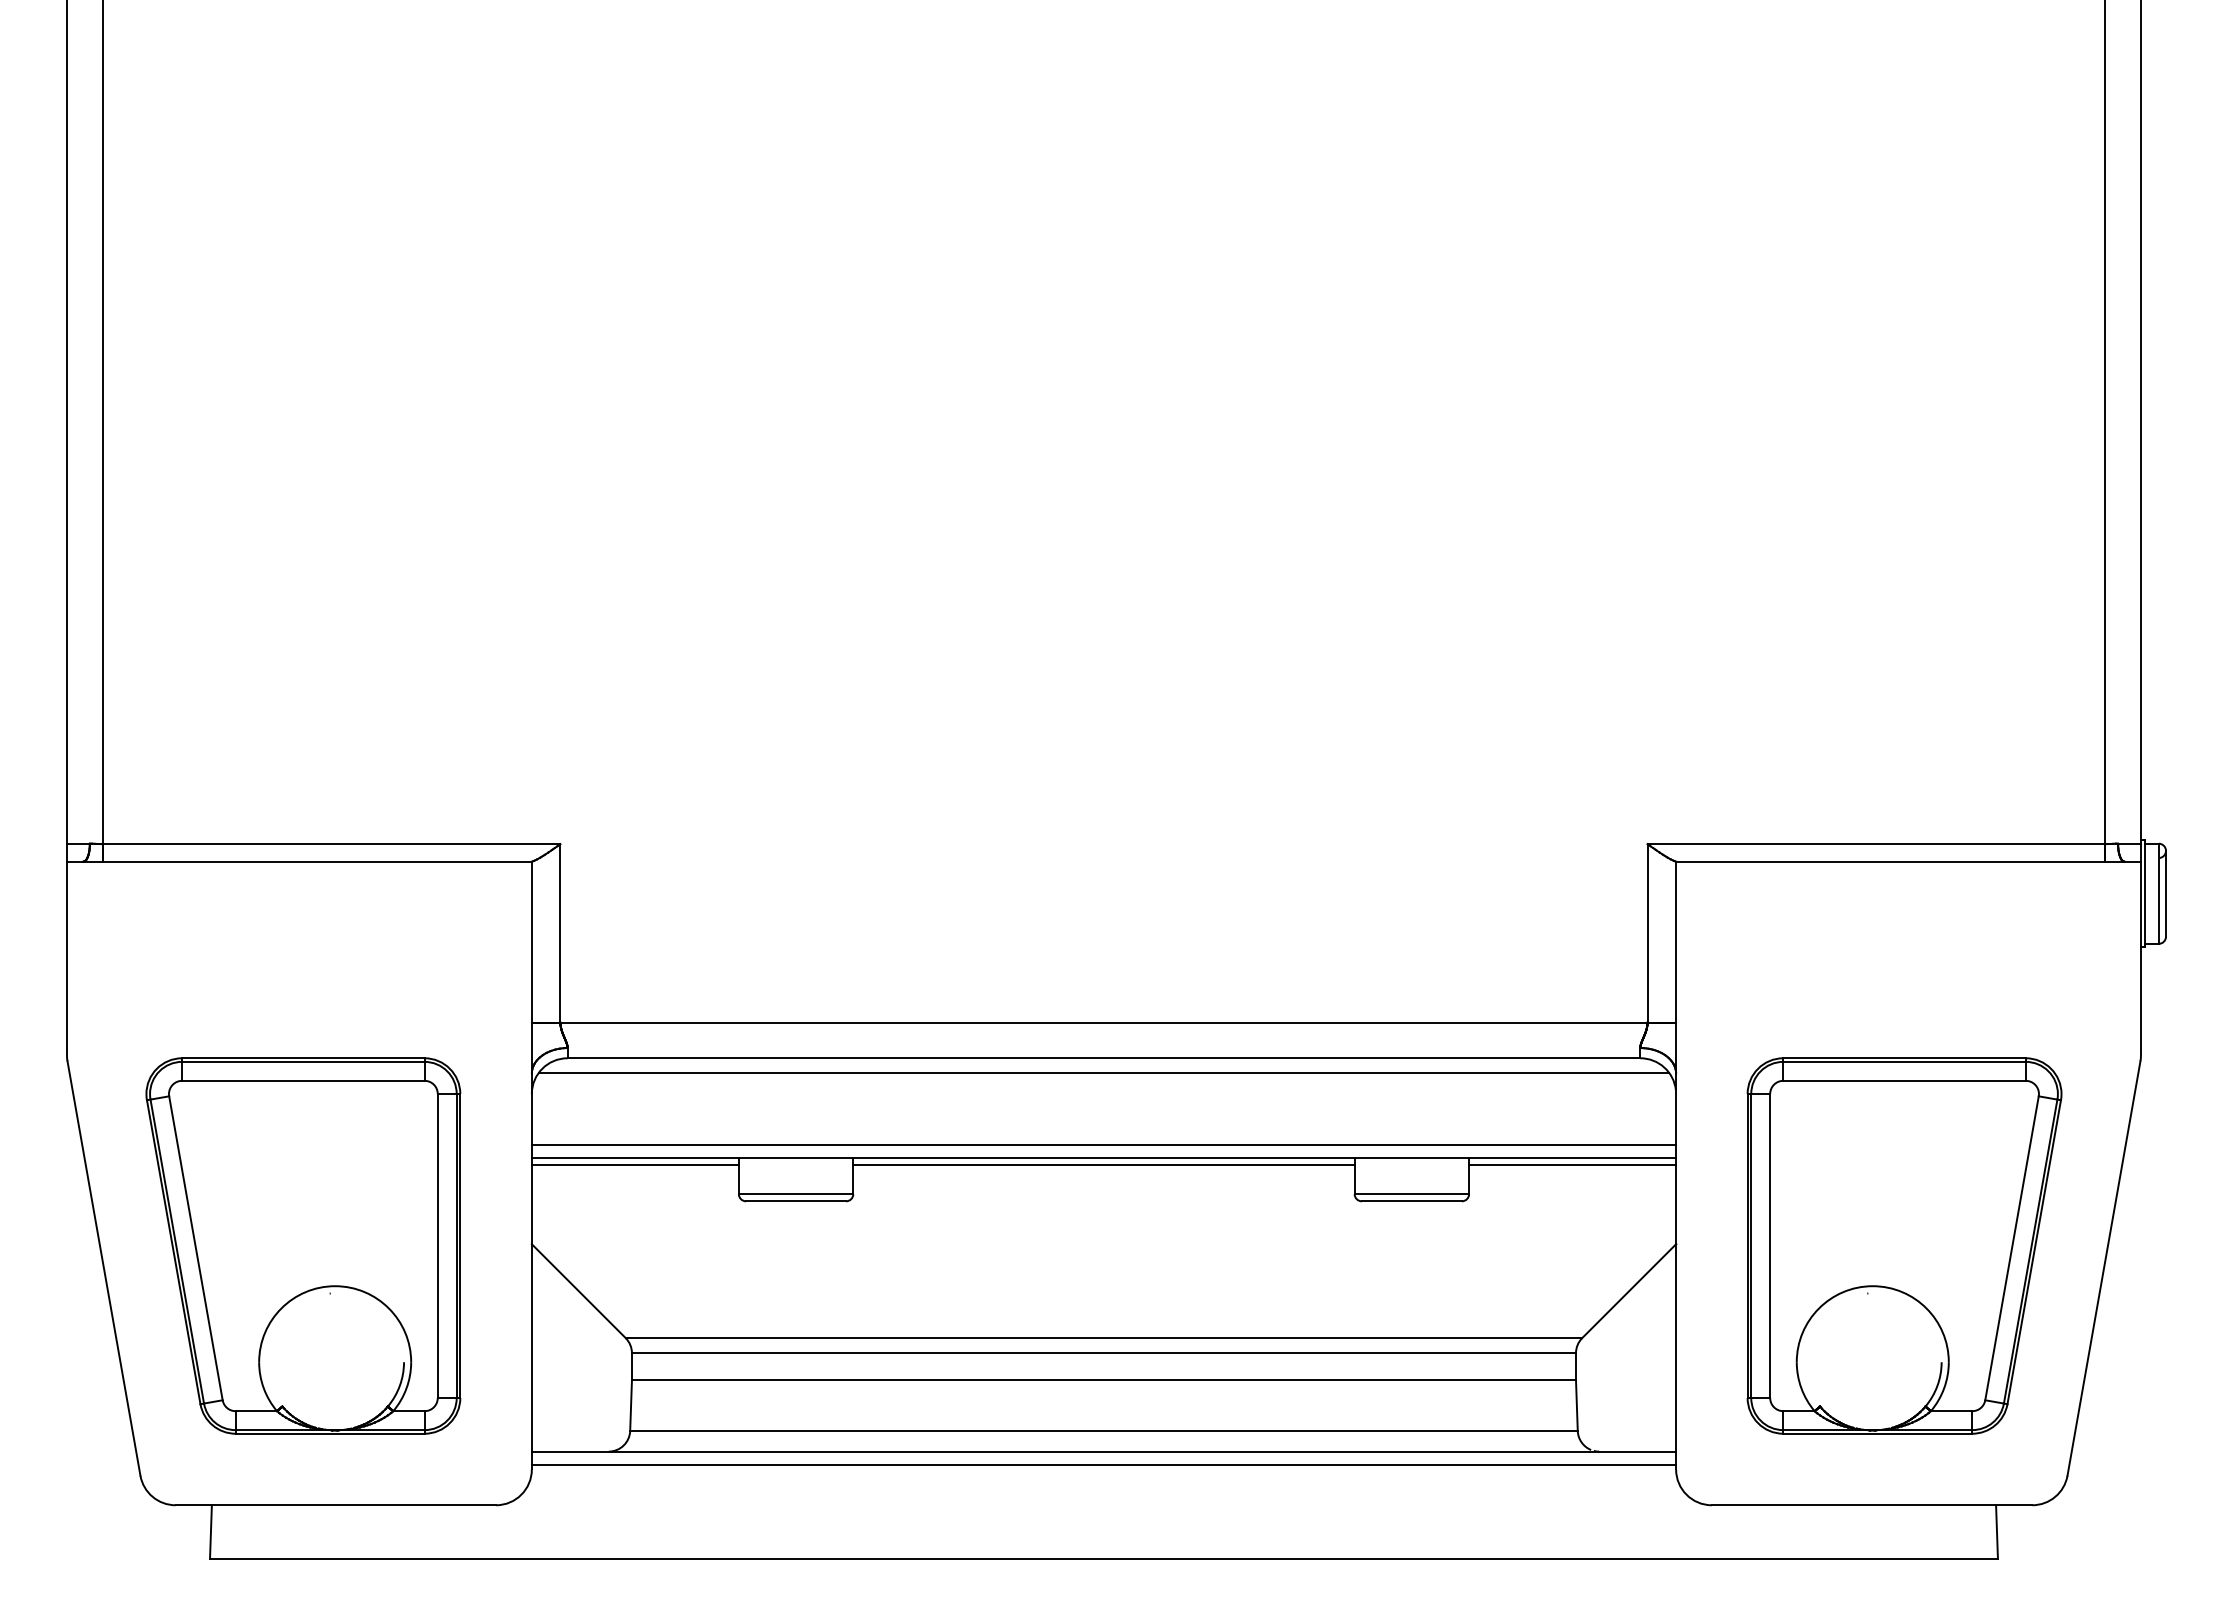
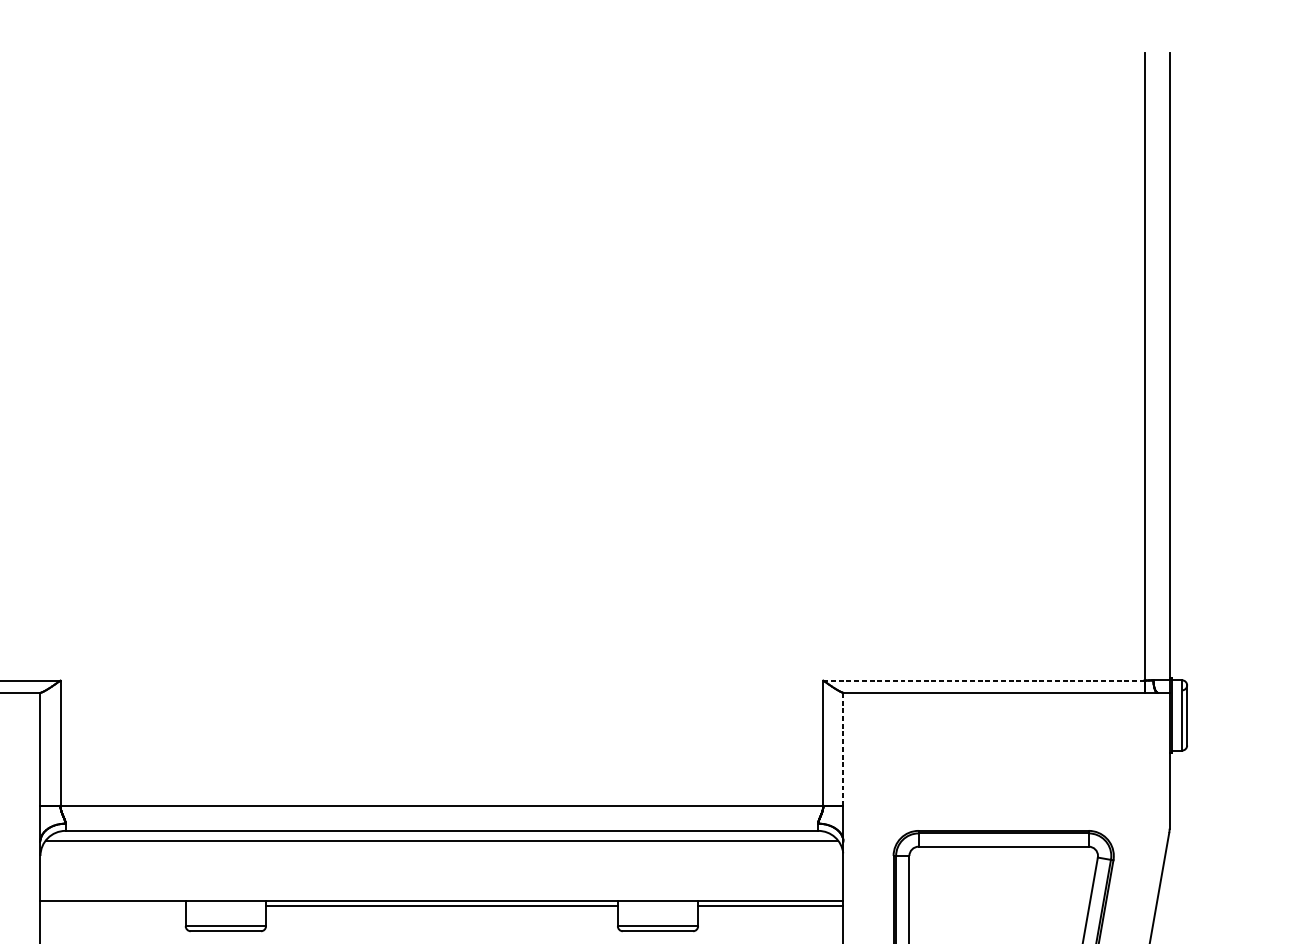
line: (1876, 844) -> (984, 680), solid -> dashed
line: (1676, 942) -> (843, 749), solid -> dashed
line: (1103, 1144) -> (441, 891), removed
line: (634, 1164) -> (112, 905), removed

